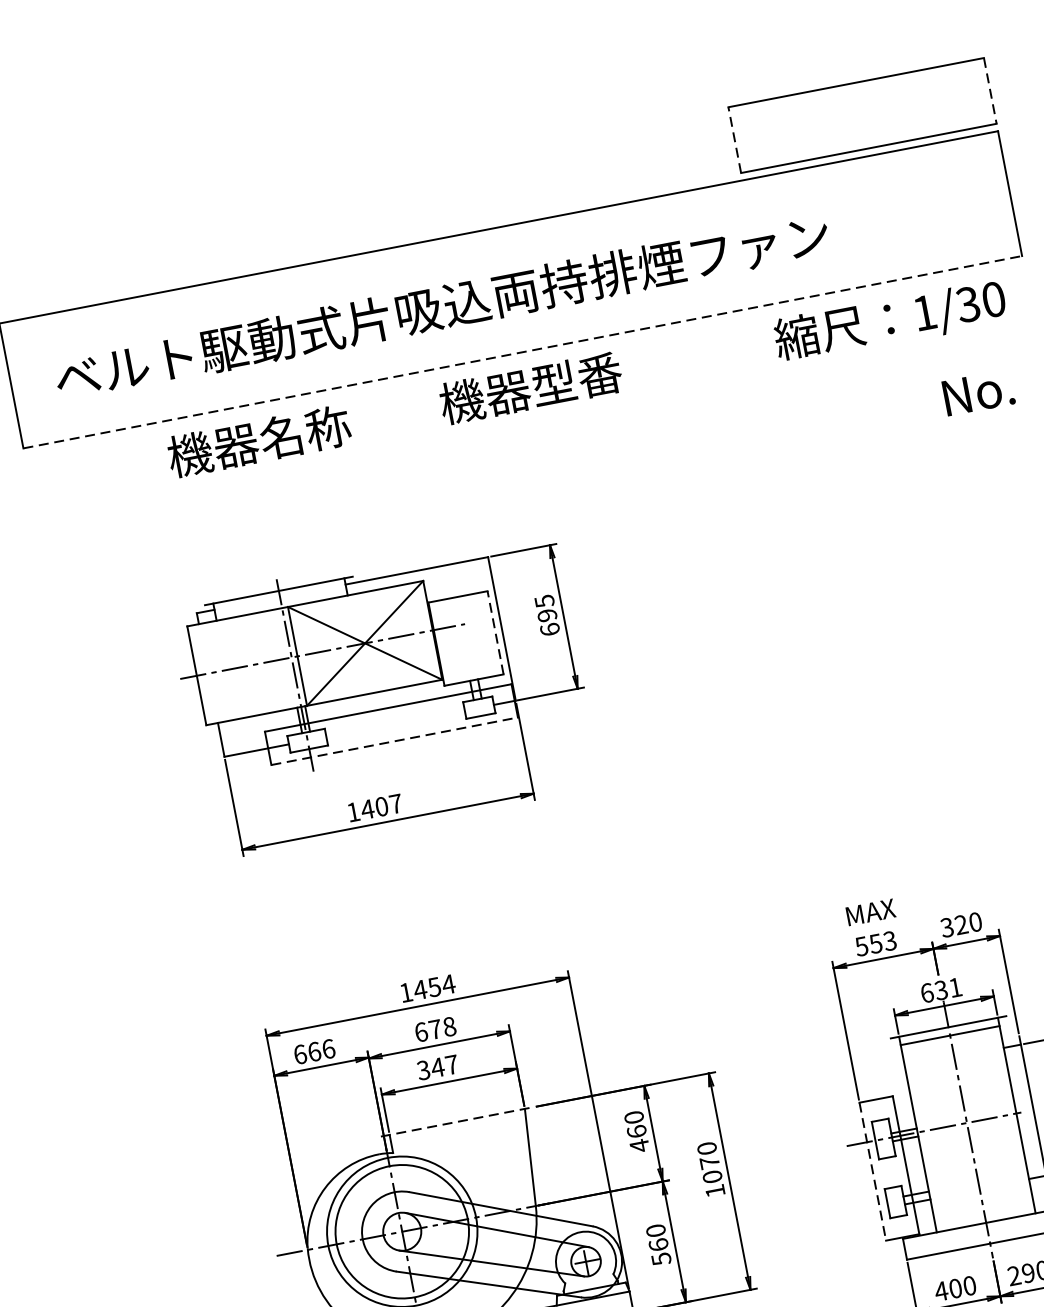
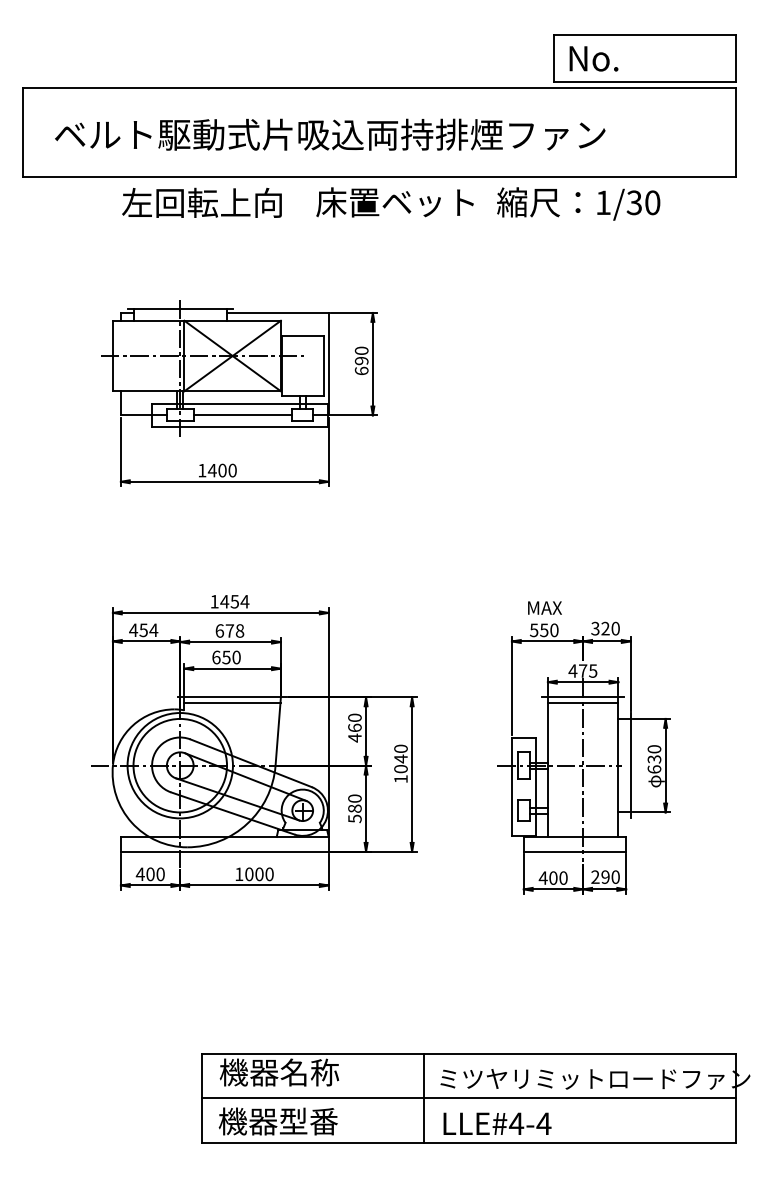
line: (989, 92) -> (735, 59), dashed -> solid
line: (734, 139) -> (553, 58), dashed -> solid
text: (889, 320) -> (578, 203), moved
line: (523, 351) -> (380, 176), dashed -> solid
text: (550, 384) -> (394, 202), 機器型番 -> 床置ベット
text: (977, 392) -> (593, 58), moved
text: (280, 436) -> (201, 202), 機器名称 -> 左回転上向
text: (544, 600) -> (361, 350), 695 -> 690
line: (495, 633) -> (323, 366), dashed -> solid
line: (394, 724) -> (242, 415), added
line: (395, 741) -> (240, 427), dashed -> solid
text: (395, 803) -> (232, 470), 1407 -> 1400
text: (890, 939) -> (554, 629), 553 -> 550
text: (940, 989) -> (582, 670), 631 -> 475
text: (314, 1052) -> (143, 630), 666 -> 454
text: (437, 1067) -> (226, 657), 347 -> 650
line: (458, 1121) -> (233, 697), dashed -> solid
line: (458, 1130) -> (232, 703), added
text: (709, 1162) -> (400, 758), 1070 -> 1040
line: (872, 1172) -> (511, 787), dashed -> solid
text: (658, 1244) -> (354, 808), 560 -> 580

